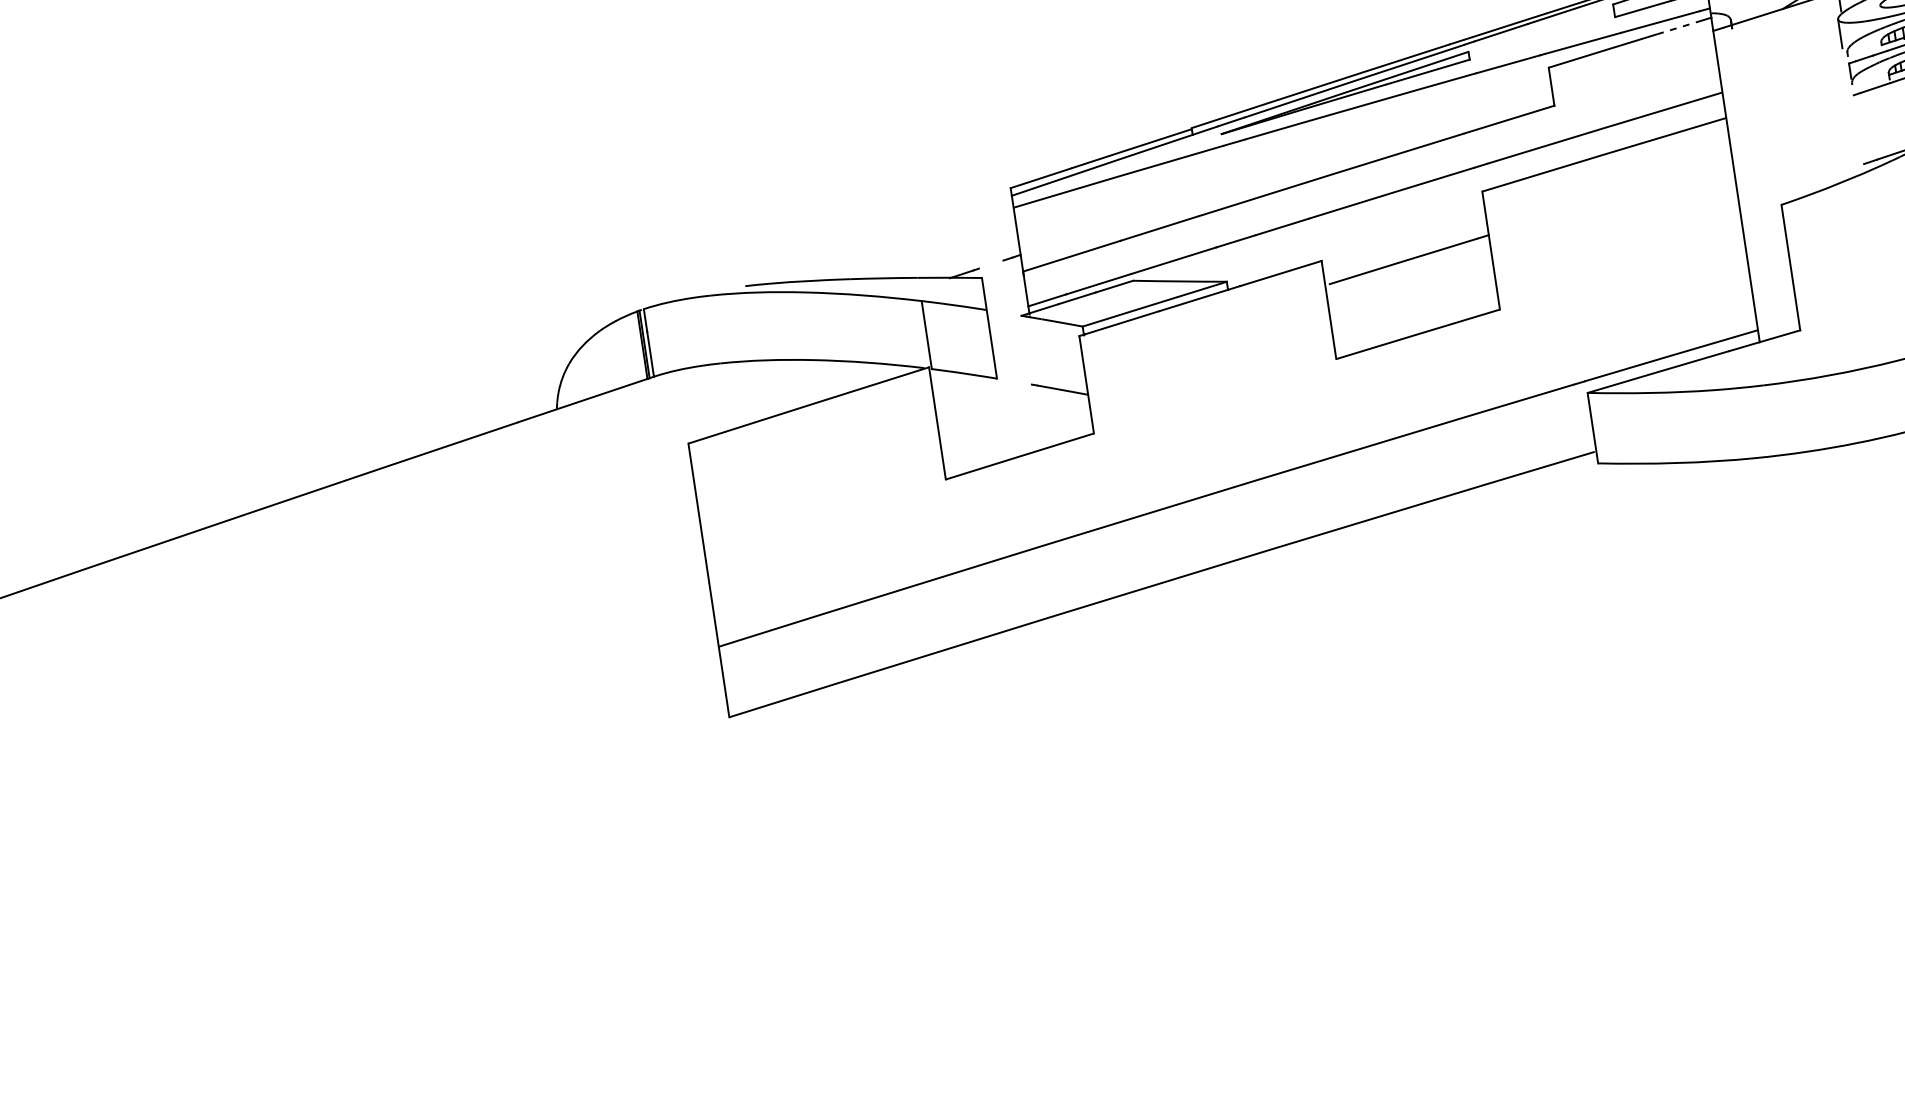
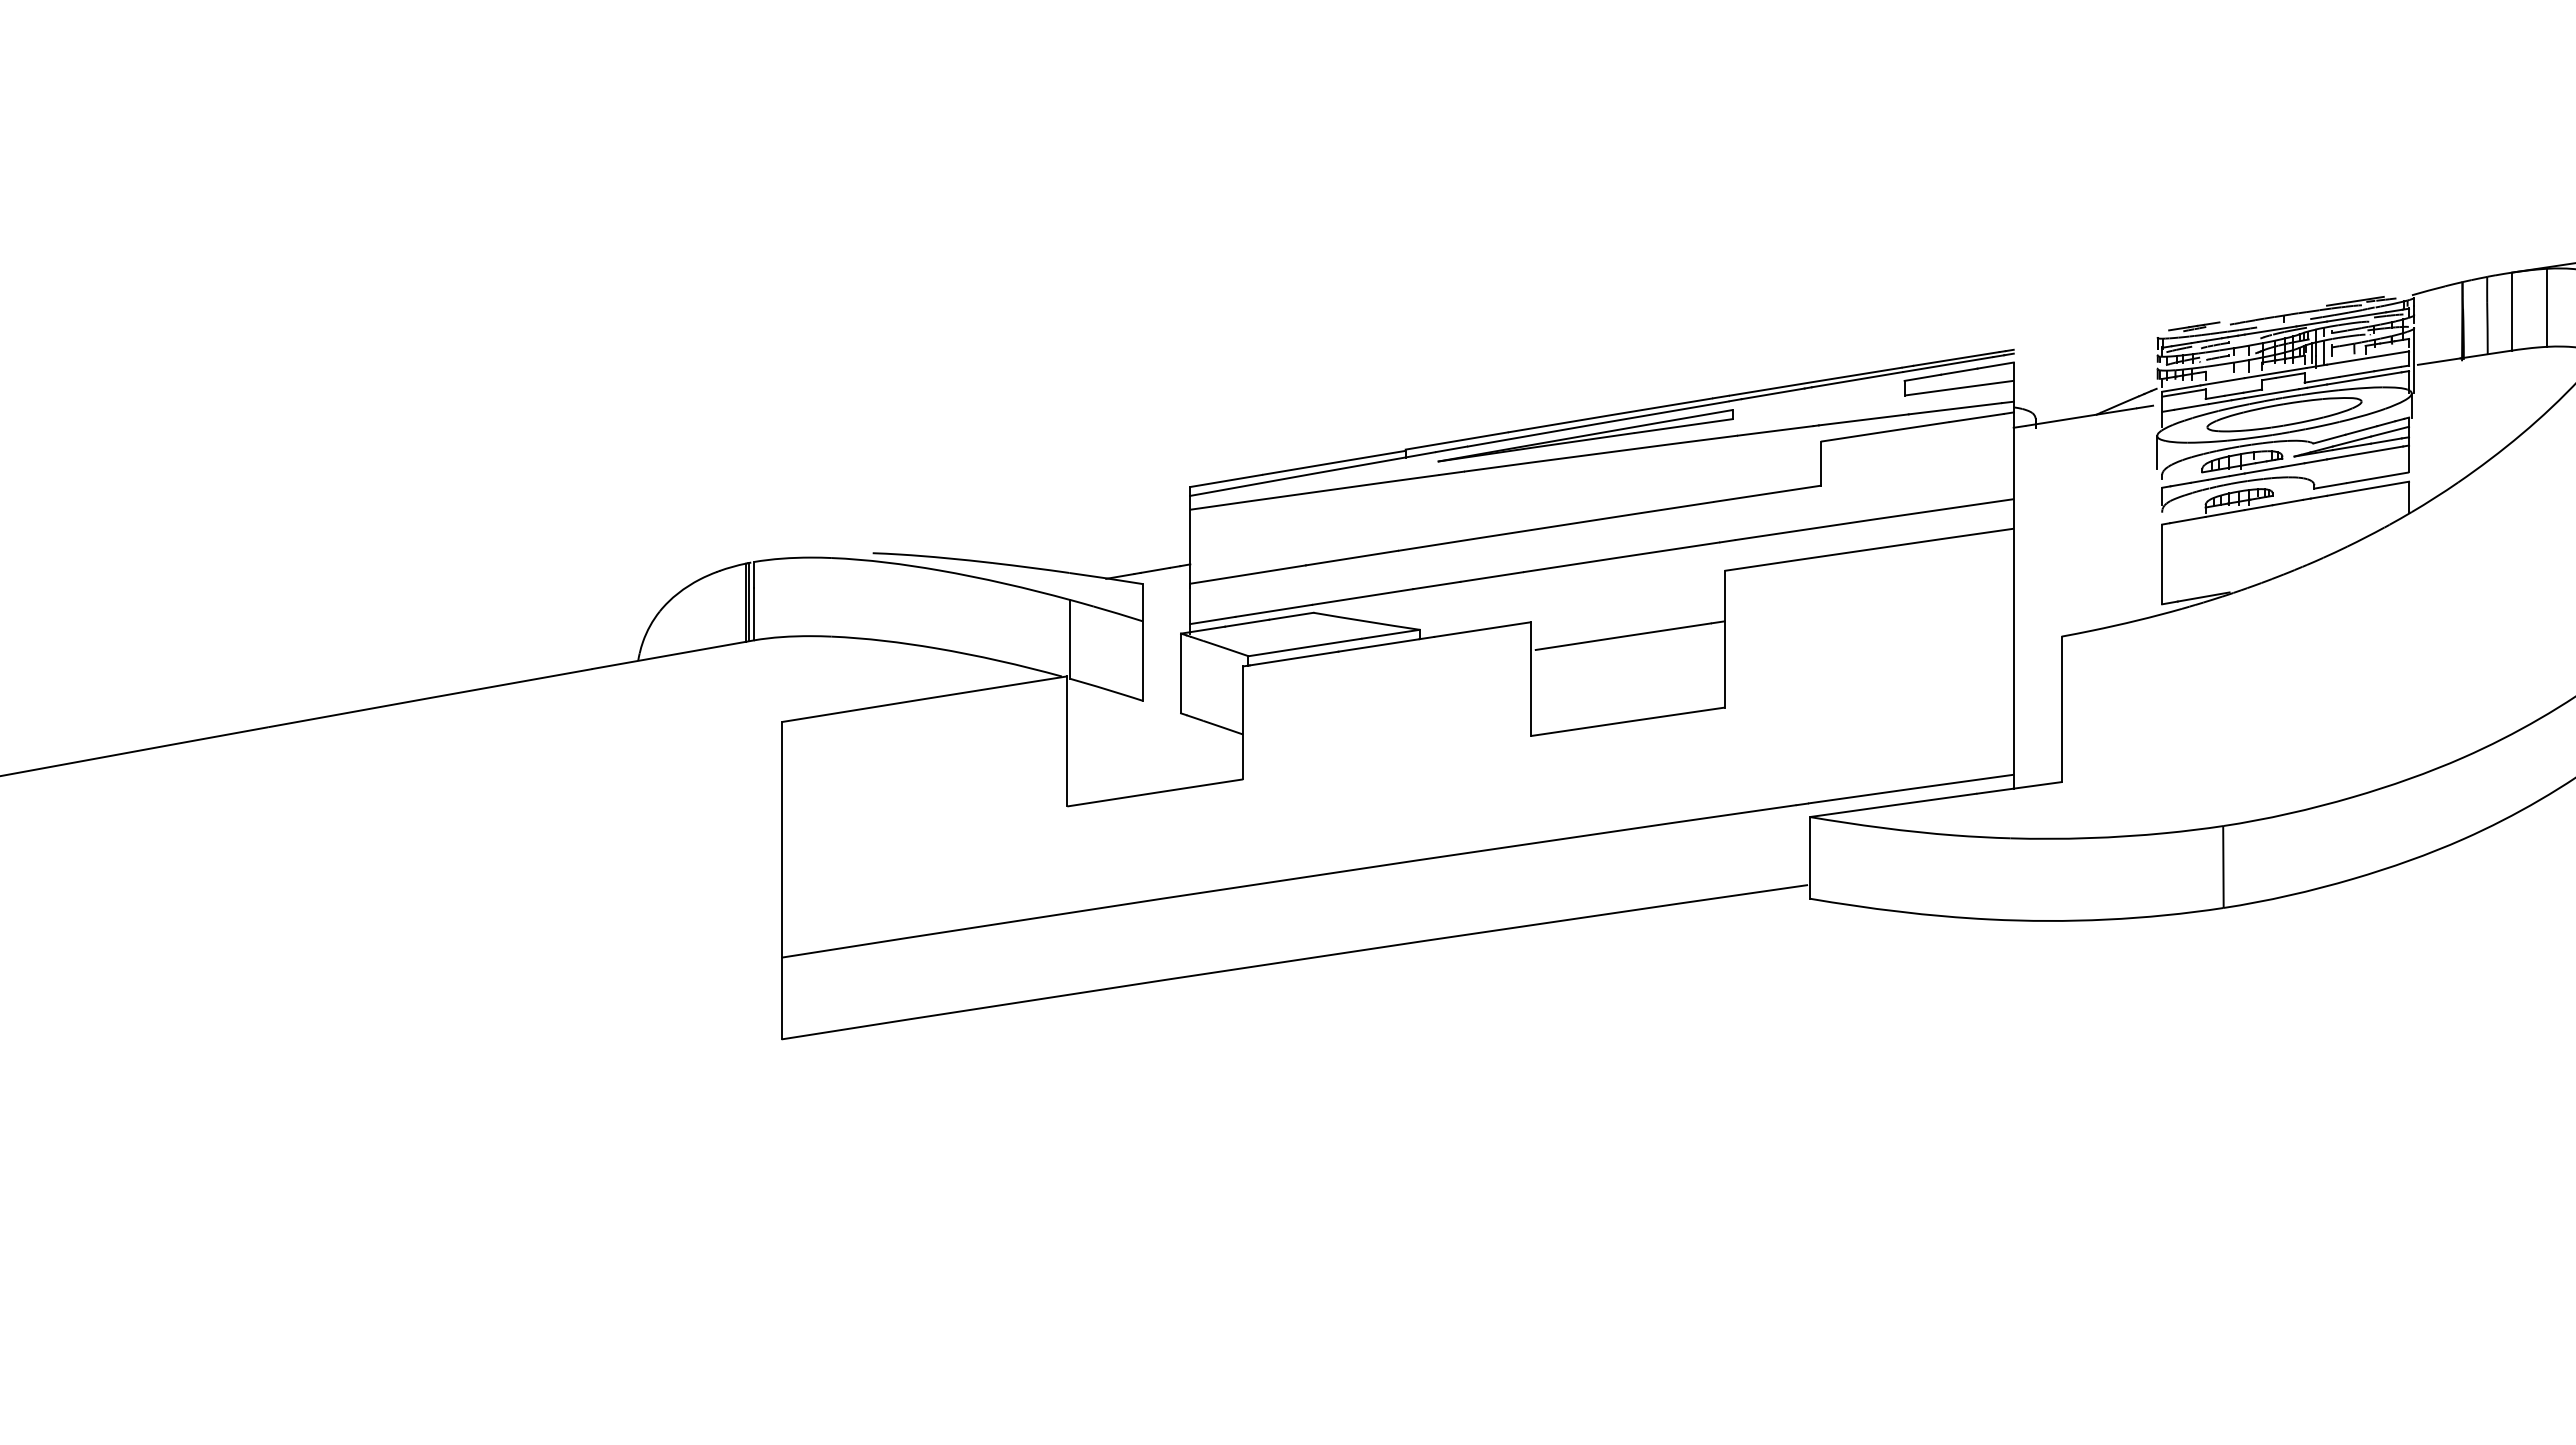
line: (1680, 26) -> (1977, 417), dashed -> solid
line: (1859, 129) -> (2162, 564), added
line: (990, 263) -> (1154, 569), added
line: (1027, 350) -> (1181, 673), added

